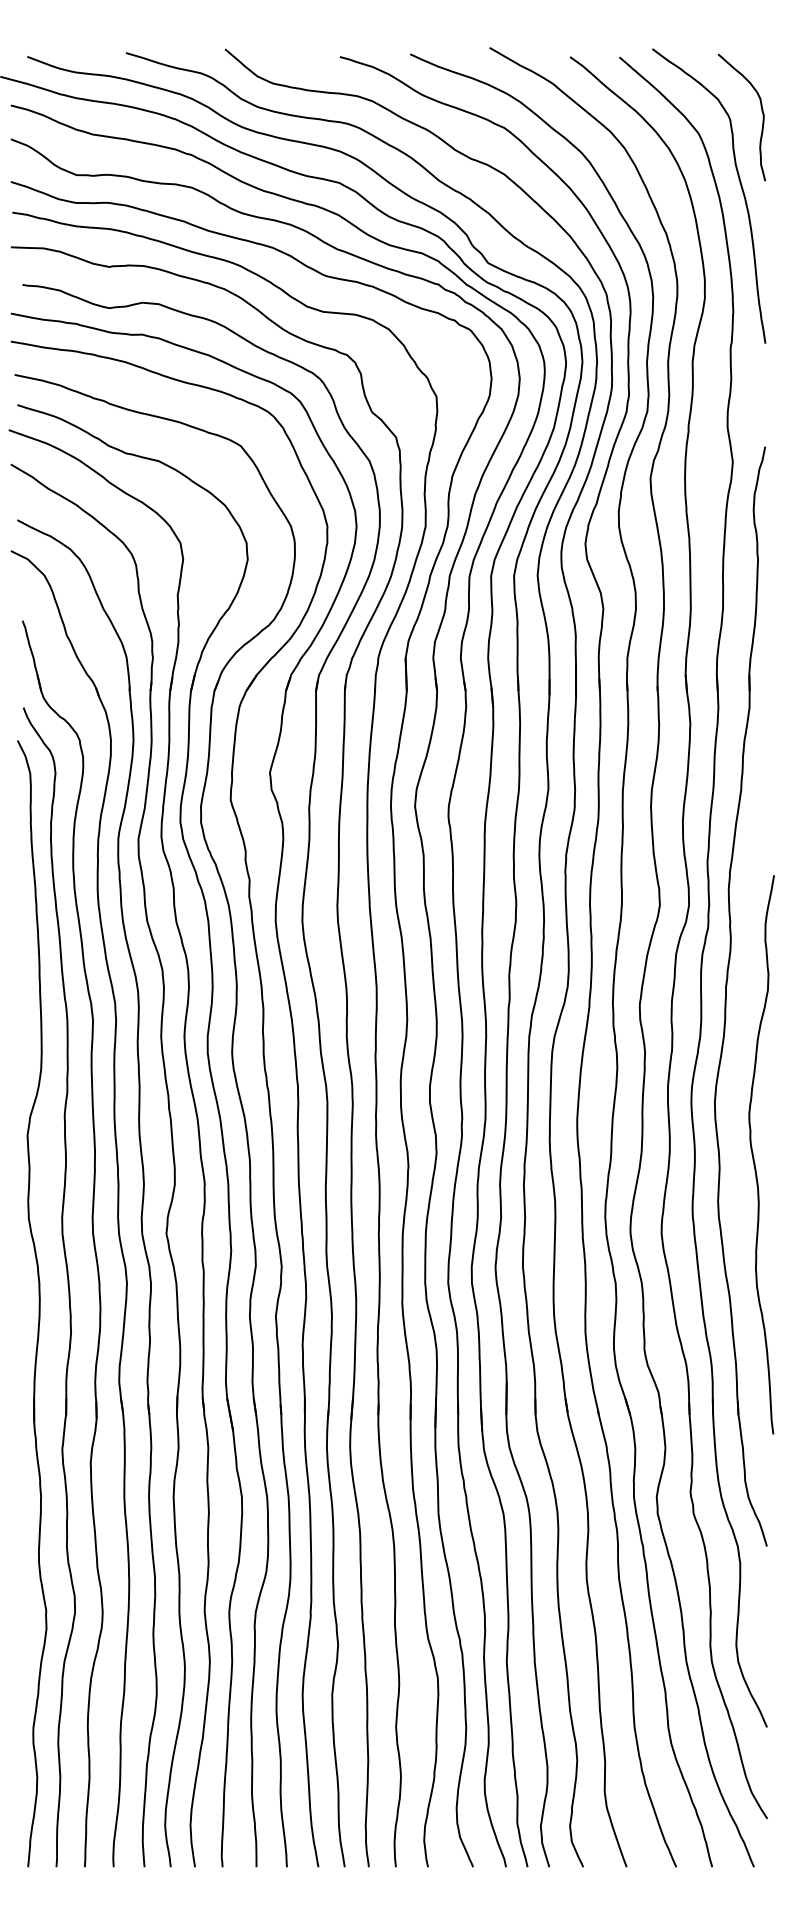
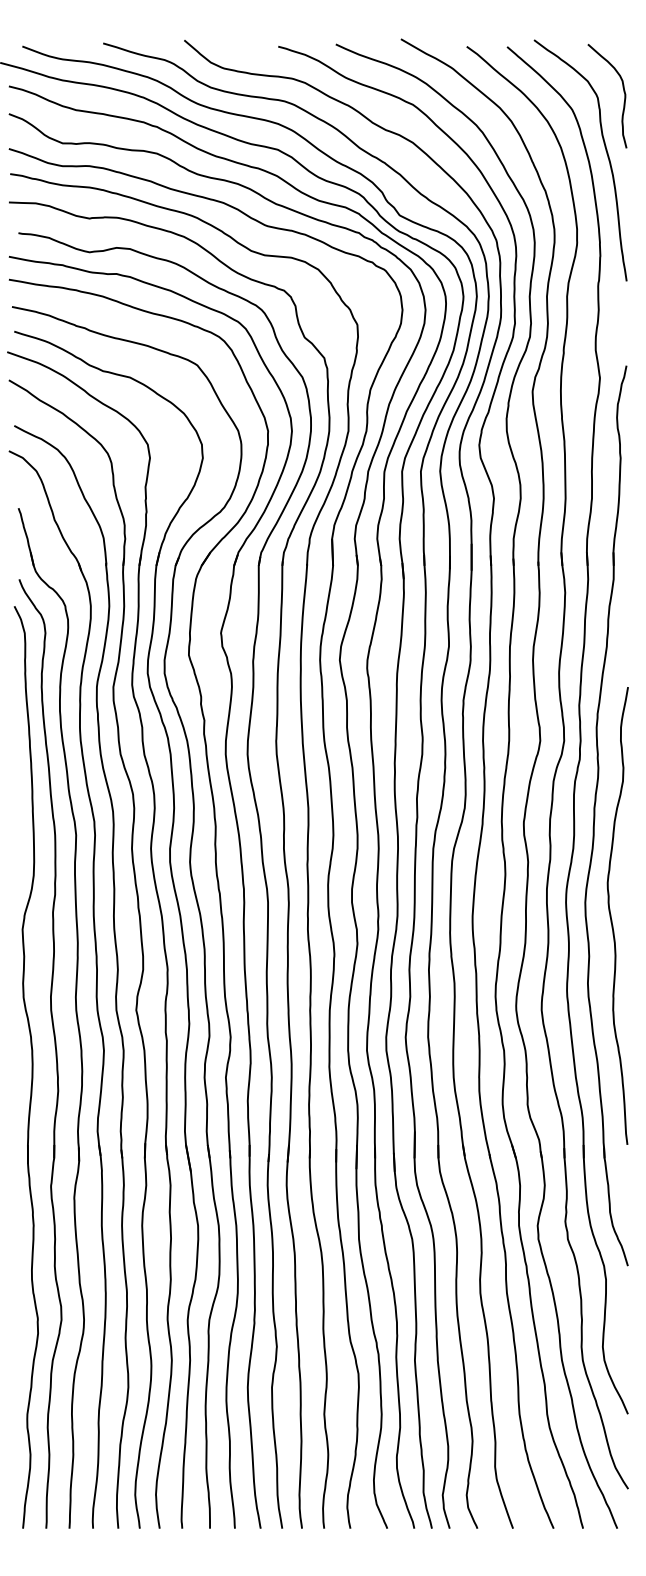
curve: (754, 1157) -> (612, 918), moved

